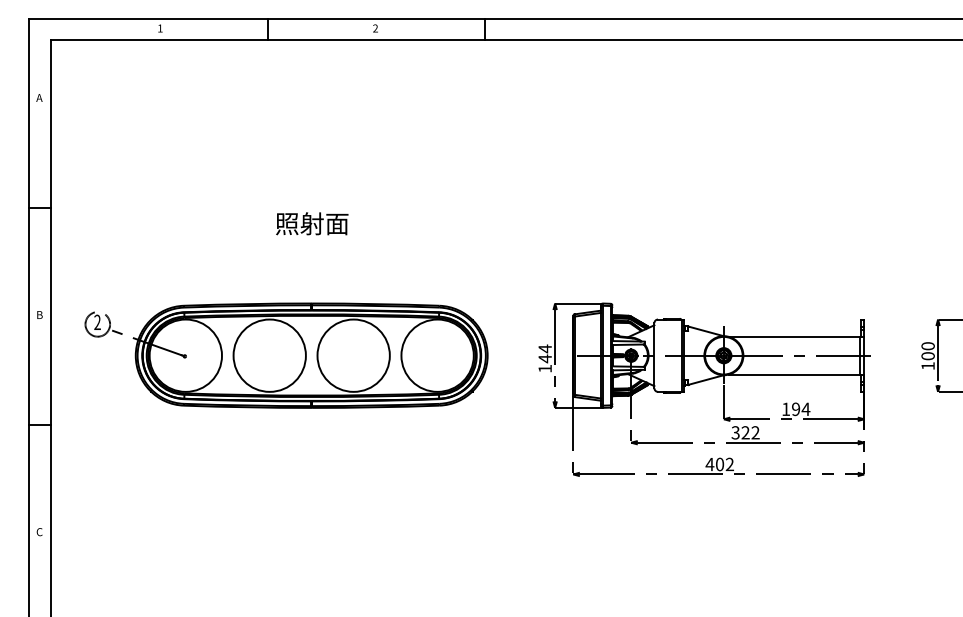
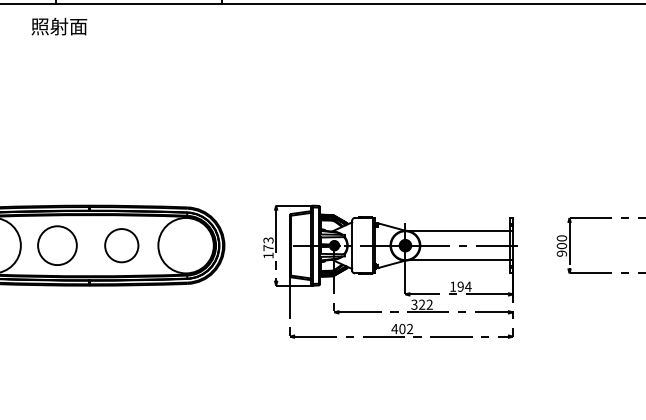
text: (312, 223) -> (59, 26), moved
text: (544, 353) -> (267, 243), 144 -> 173
circle: (269, 355) -> (57, 245), size x0.7
circle: (353, 355) -> (121, 245), size x0.6
text: (927, 366) -> (561, 253), 100 -> 900

